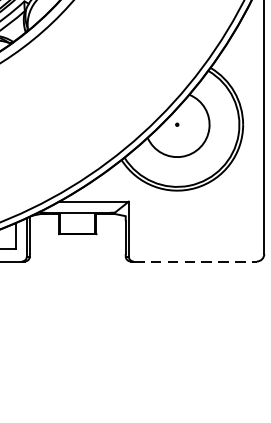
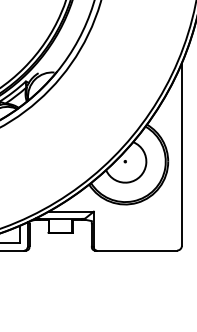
line: (195, 261) -> (137, 250), dashed -> solid

